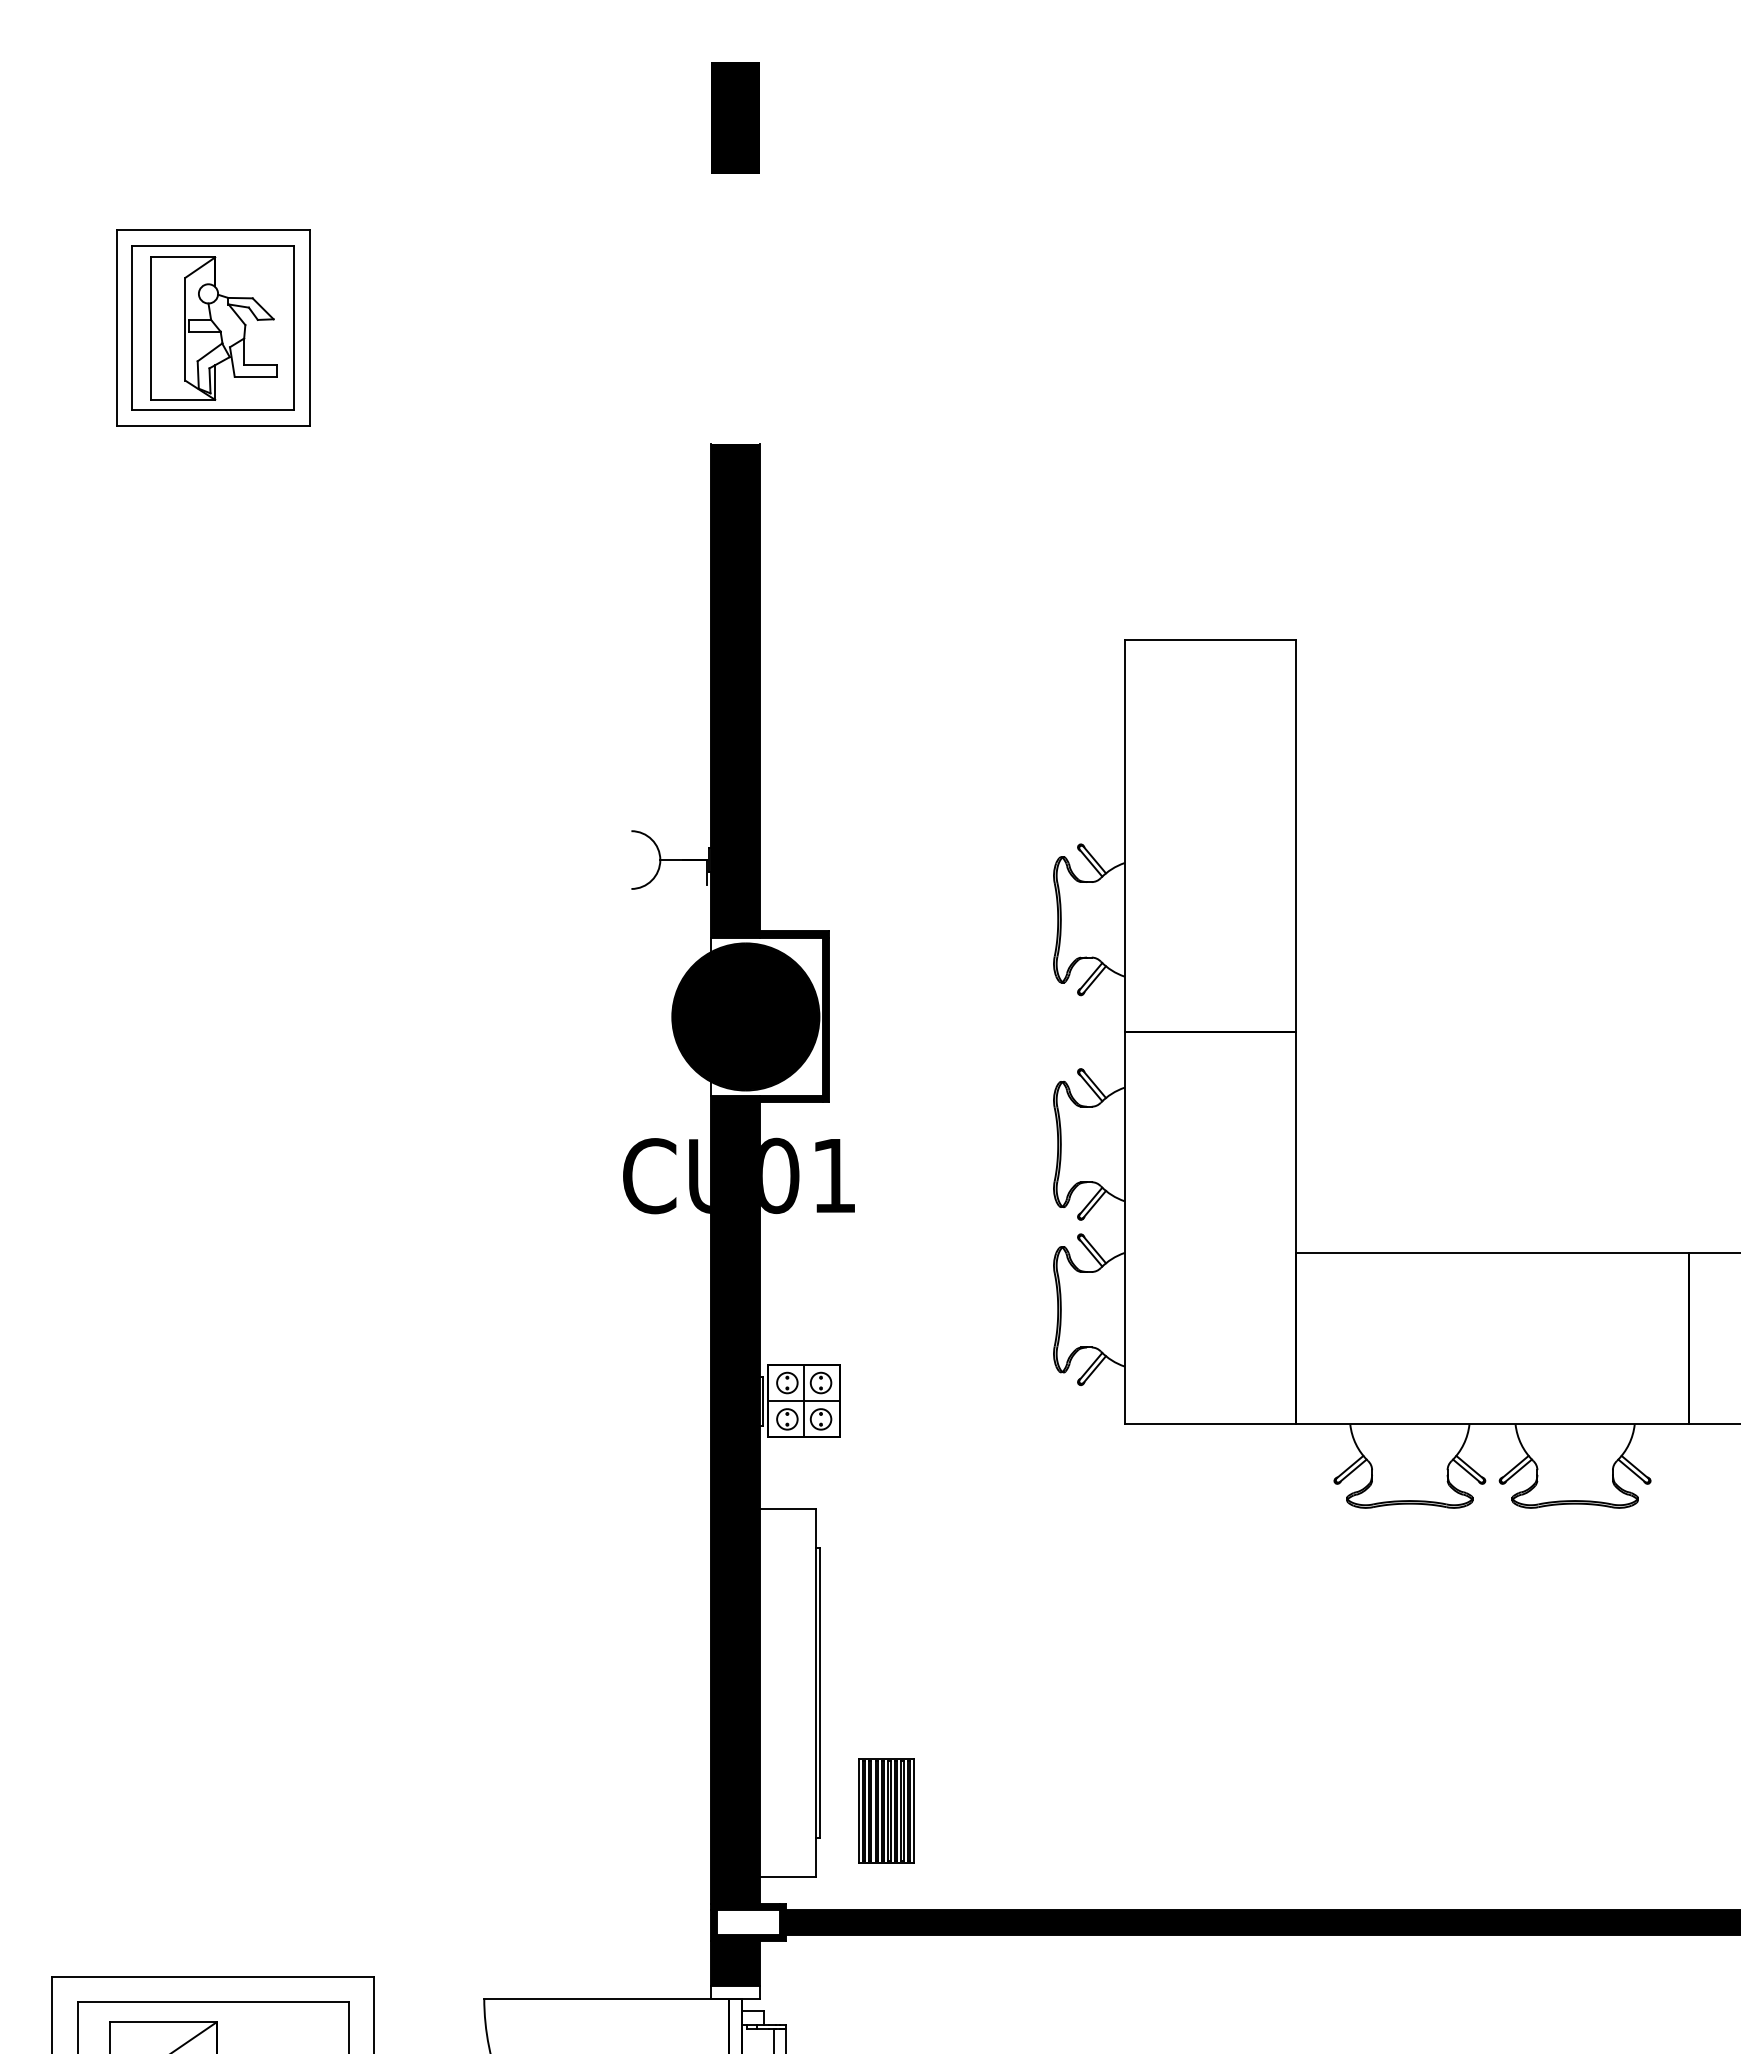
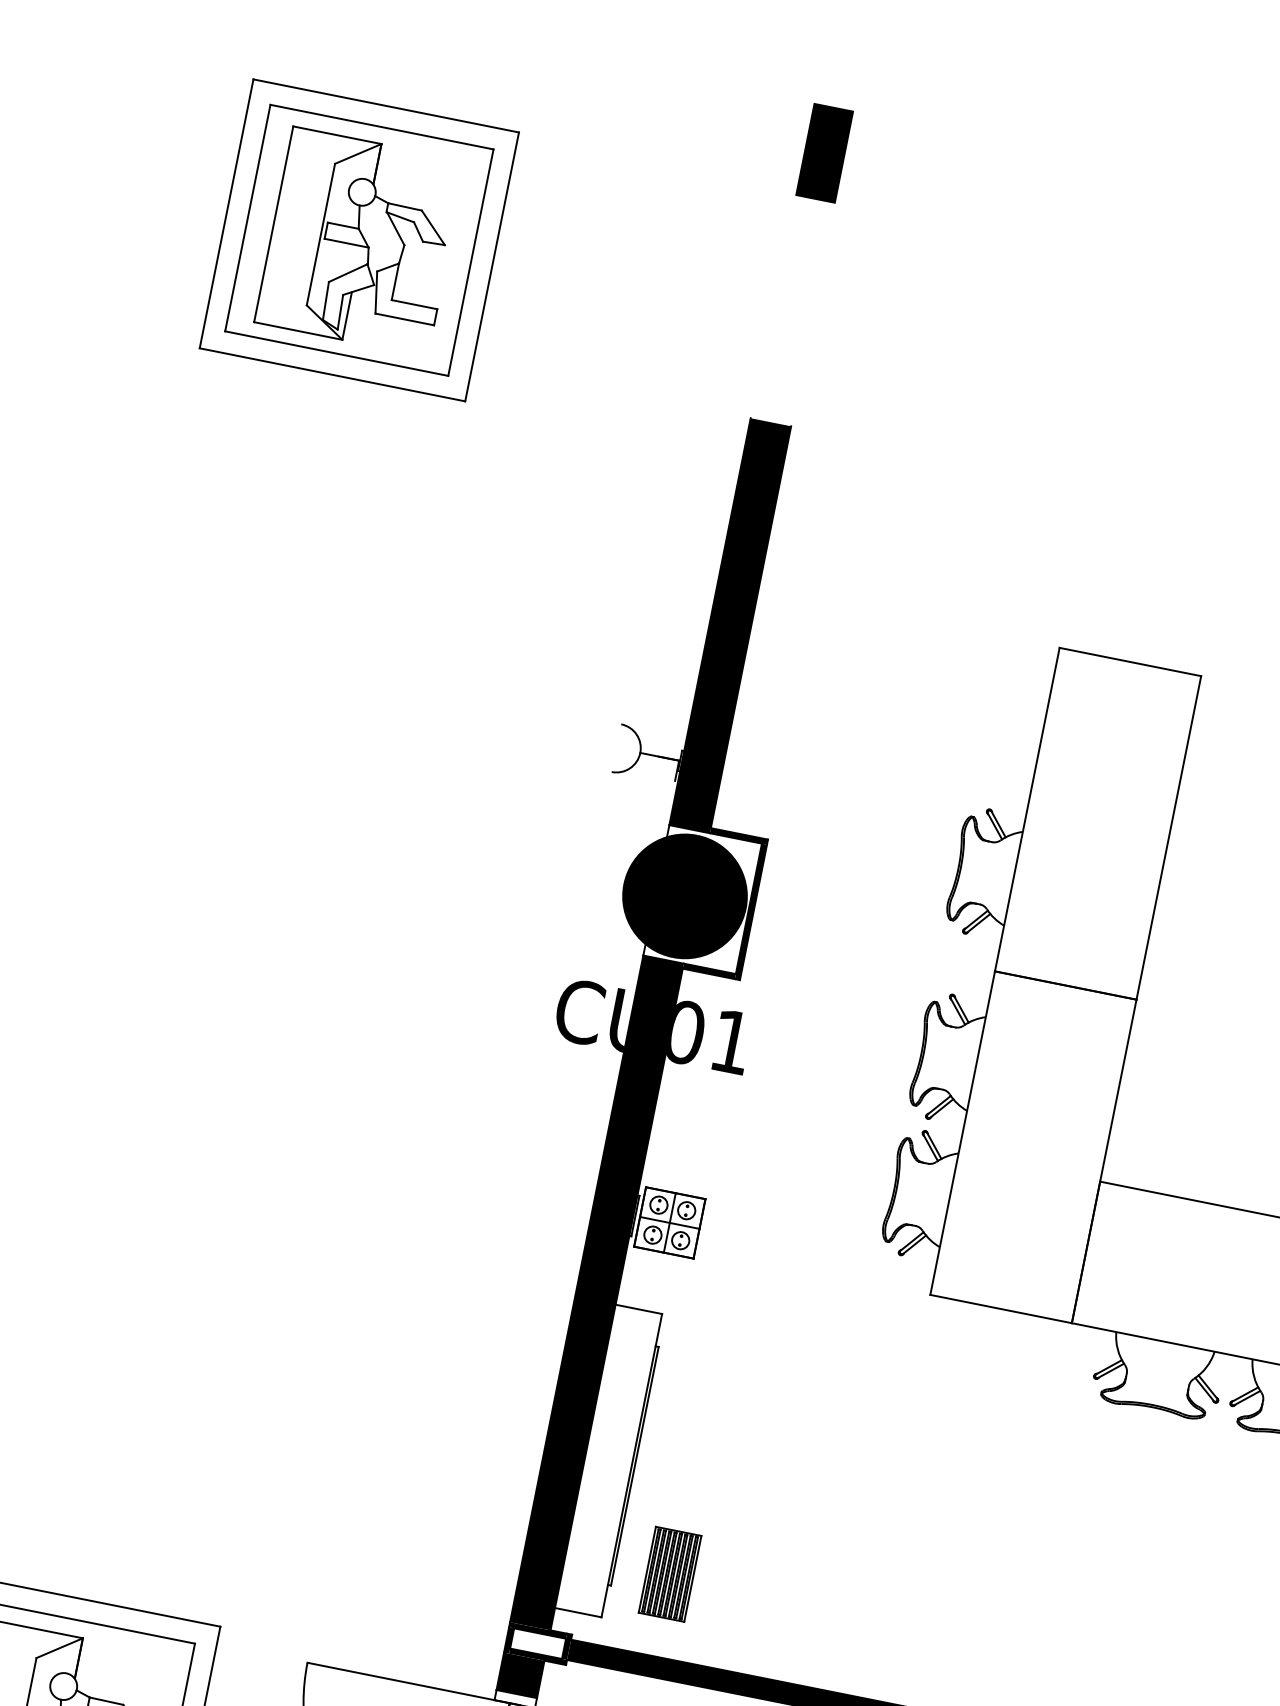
part: (212, 327) -> (358, 239), size x1.67

